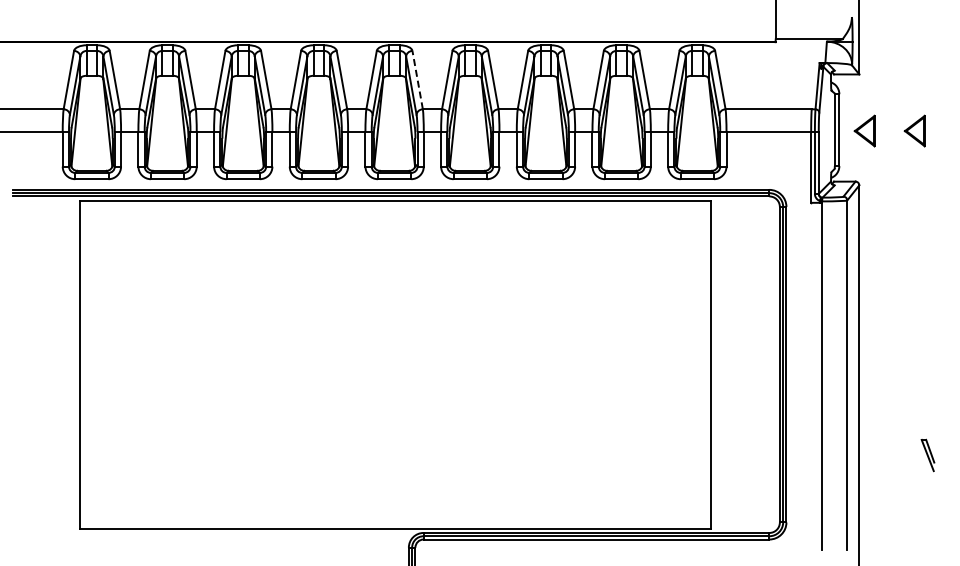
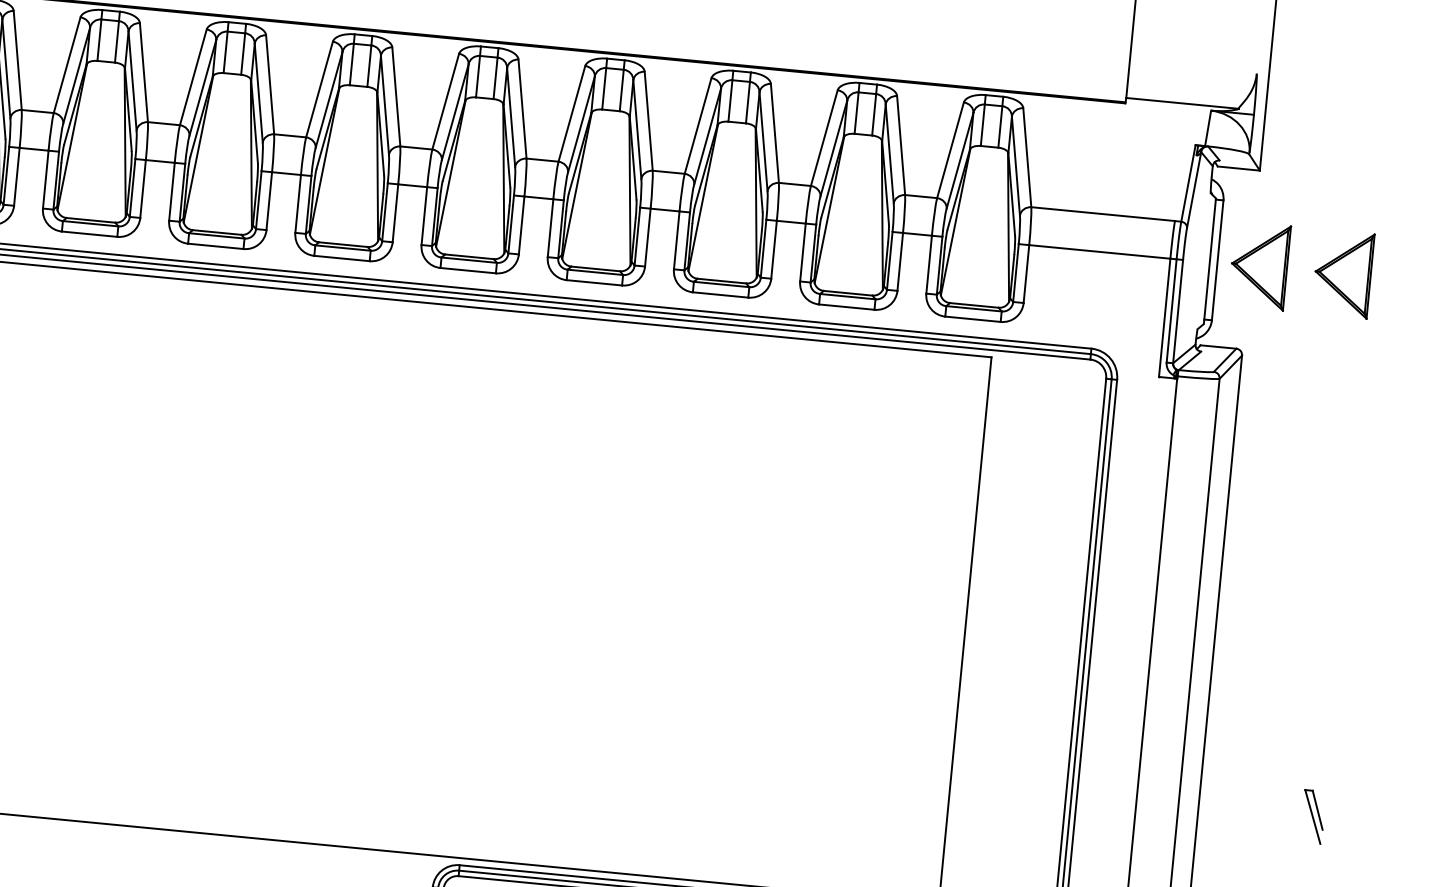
line: (417, 80) -> (522, 109), dashed -> solid
part: (864, 130) -> (1259, 264), size x1.67
part: (914, 130) -> (1342, 272), size x1.67

